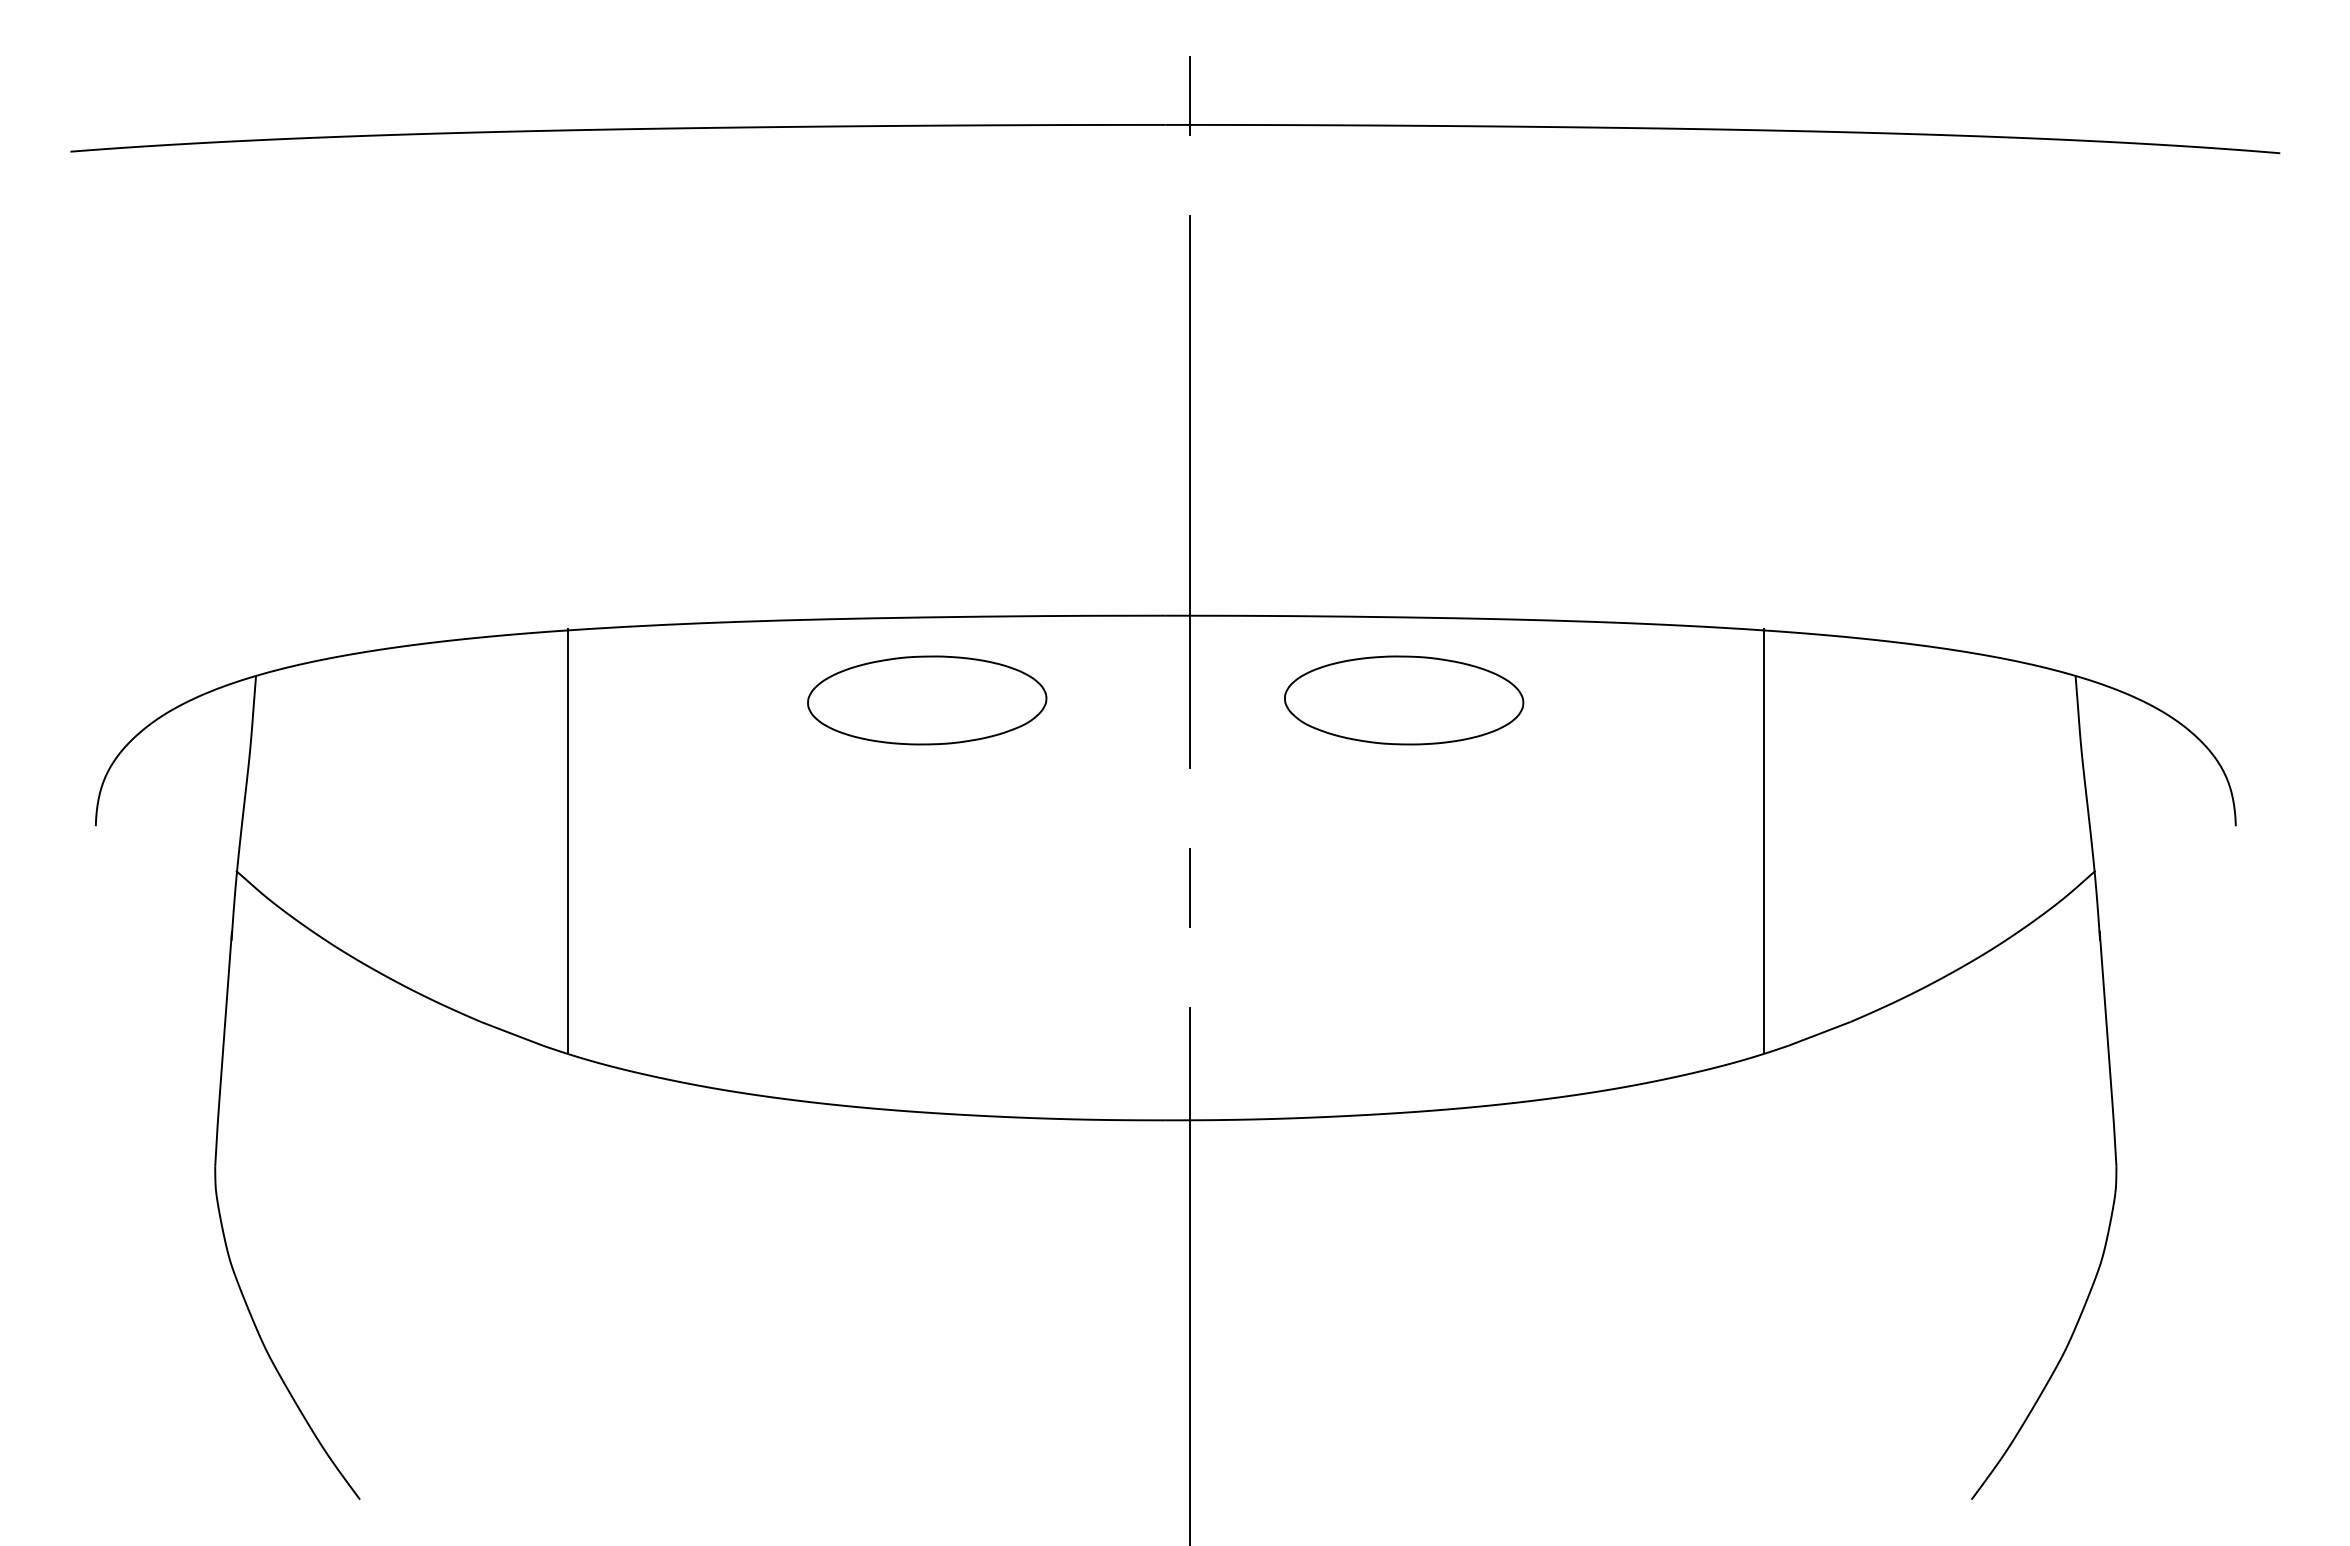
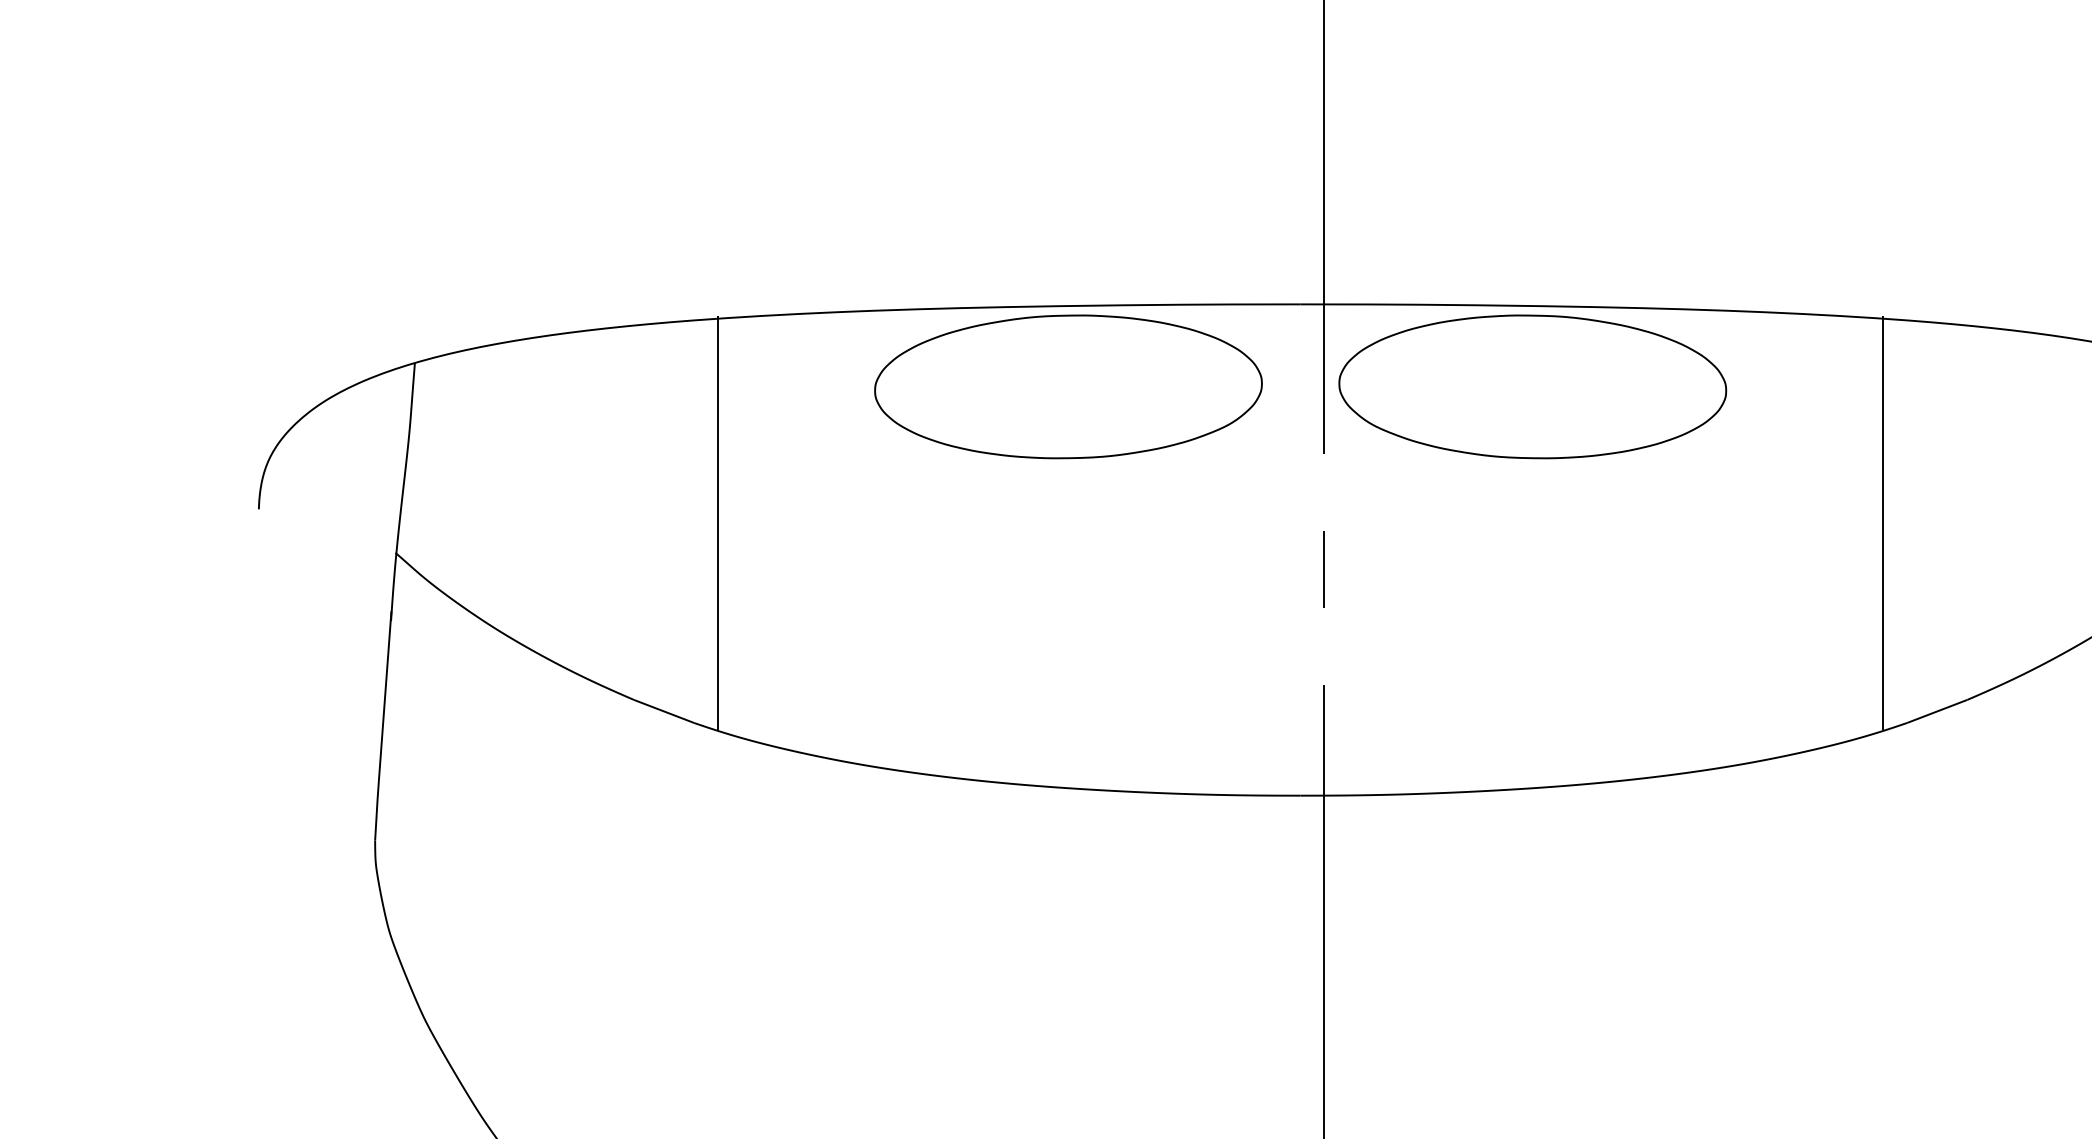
part: (926, 700) -> (1067, 386), size x1.67
part: (1403, 700) -> (1532, 386), size x1.67

